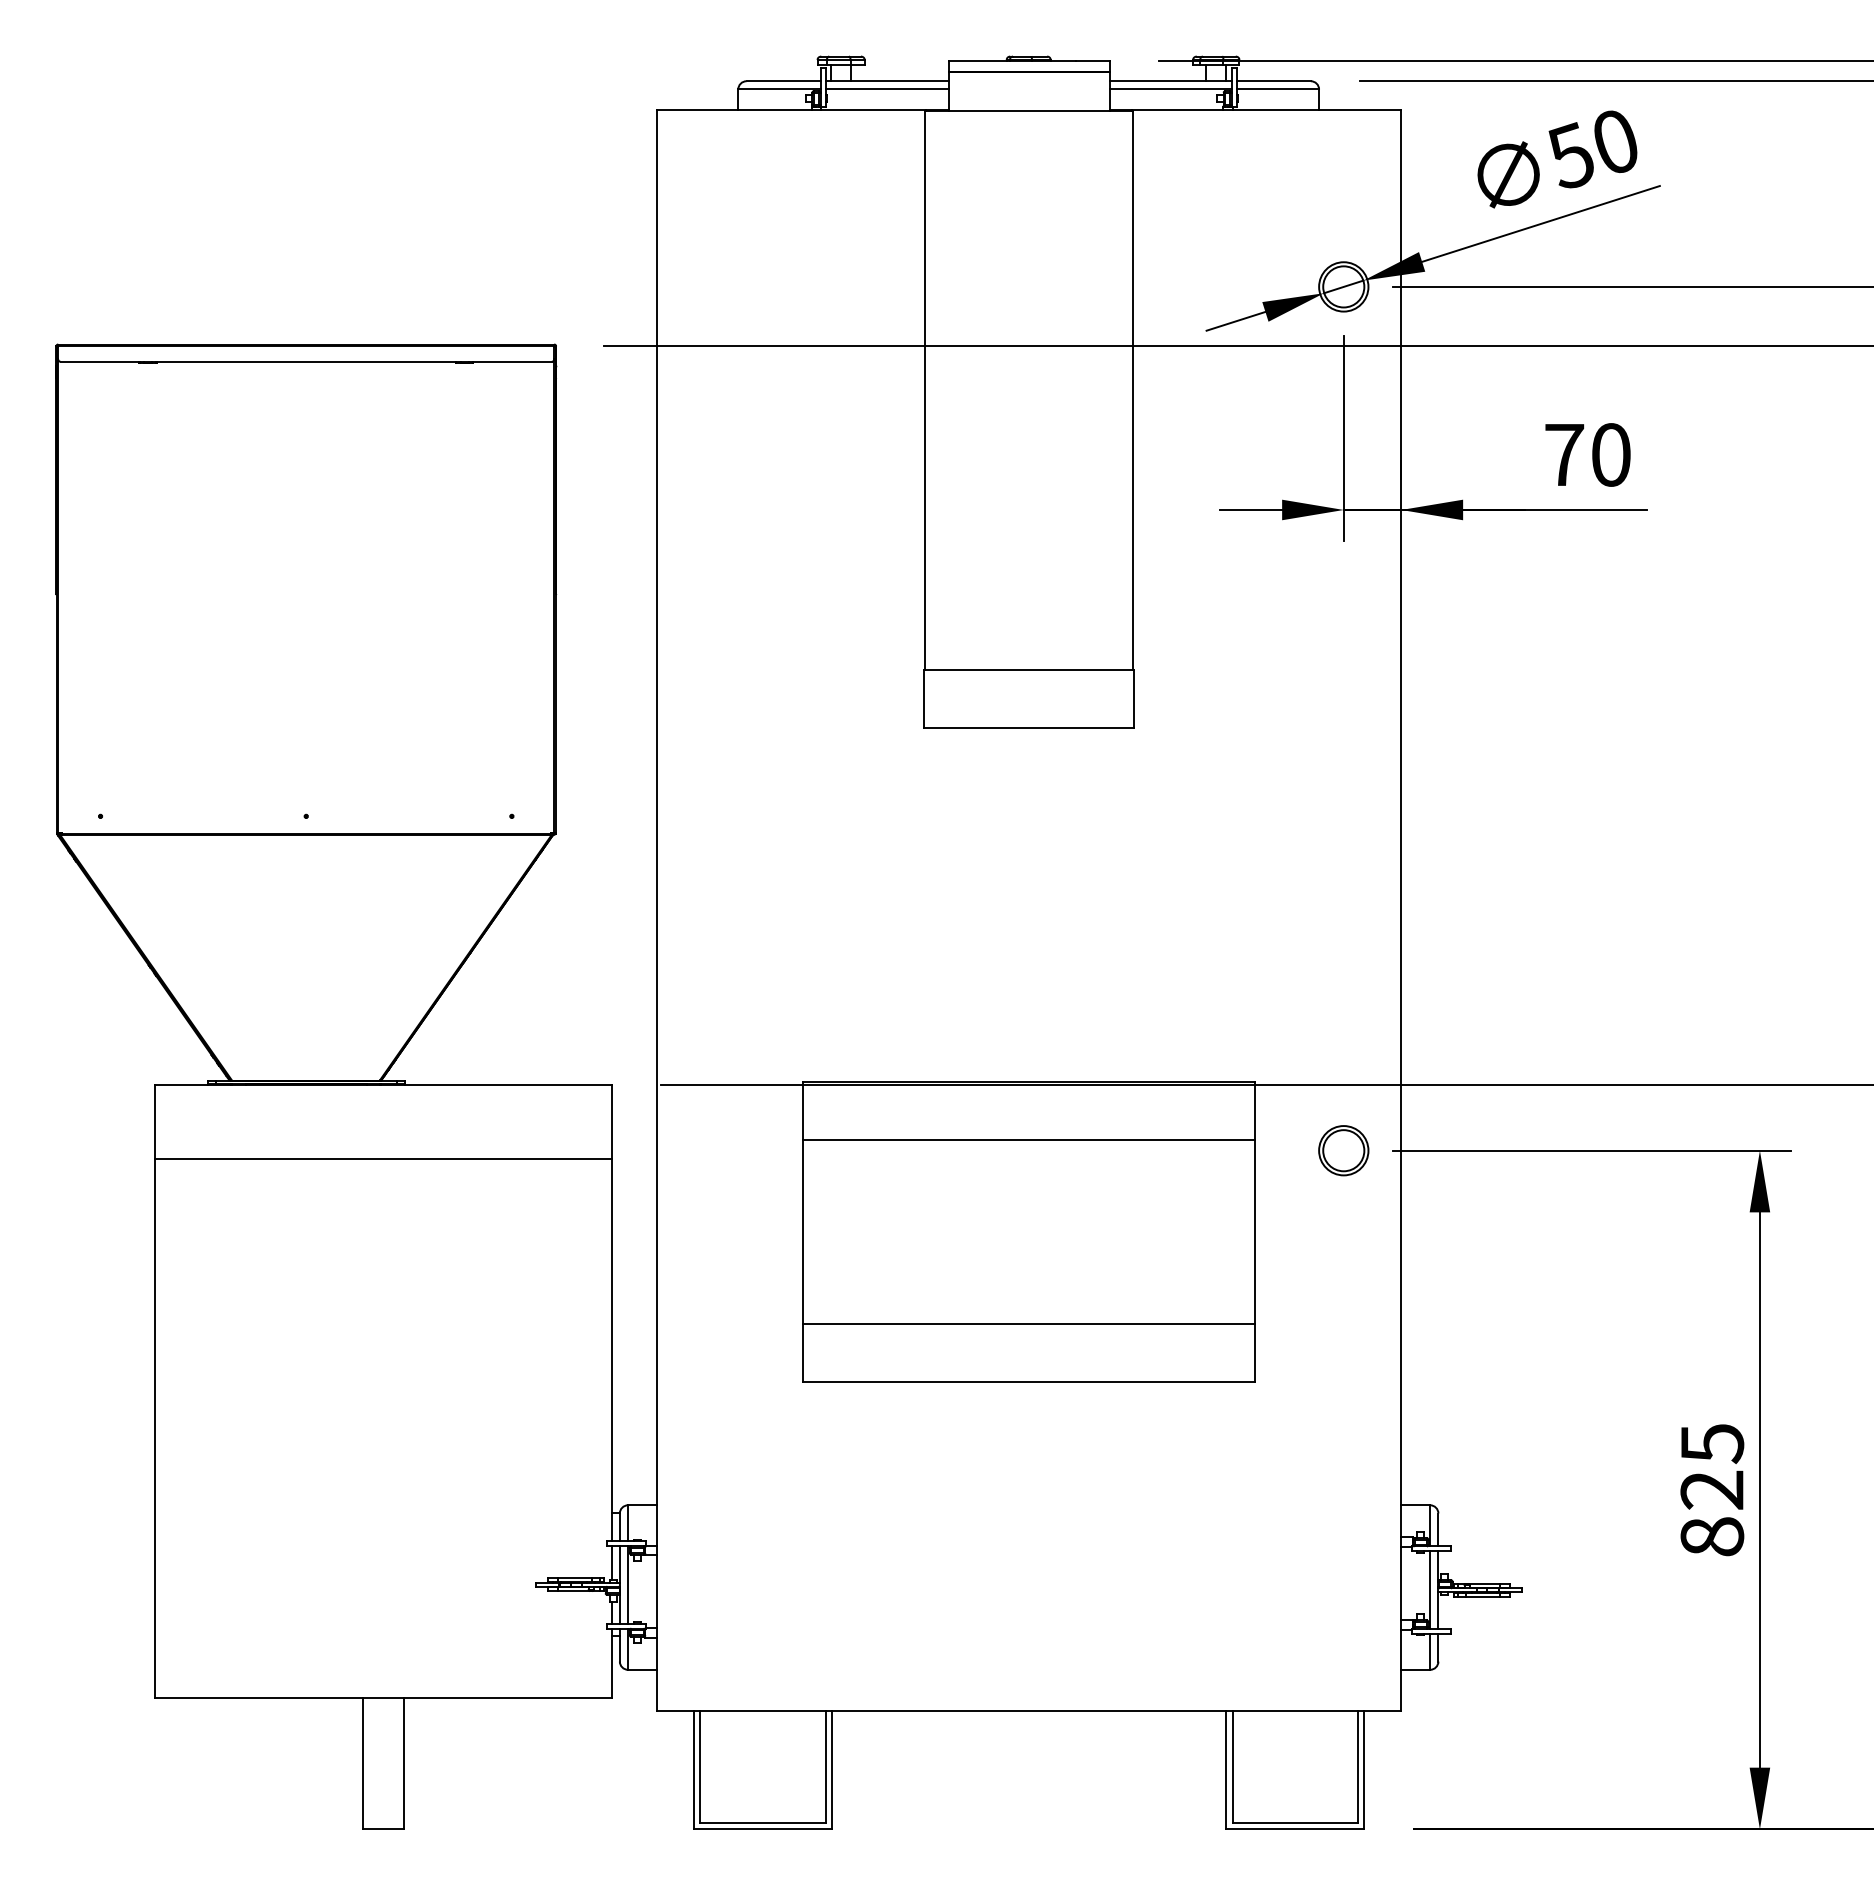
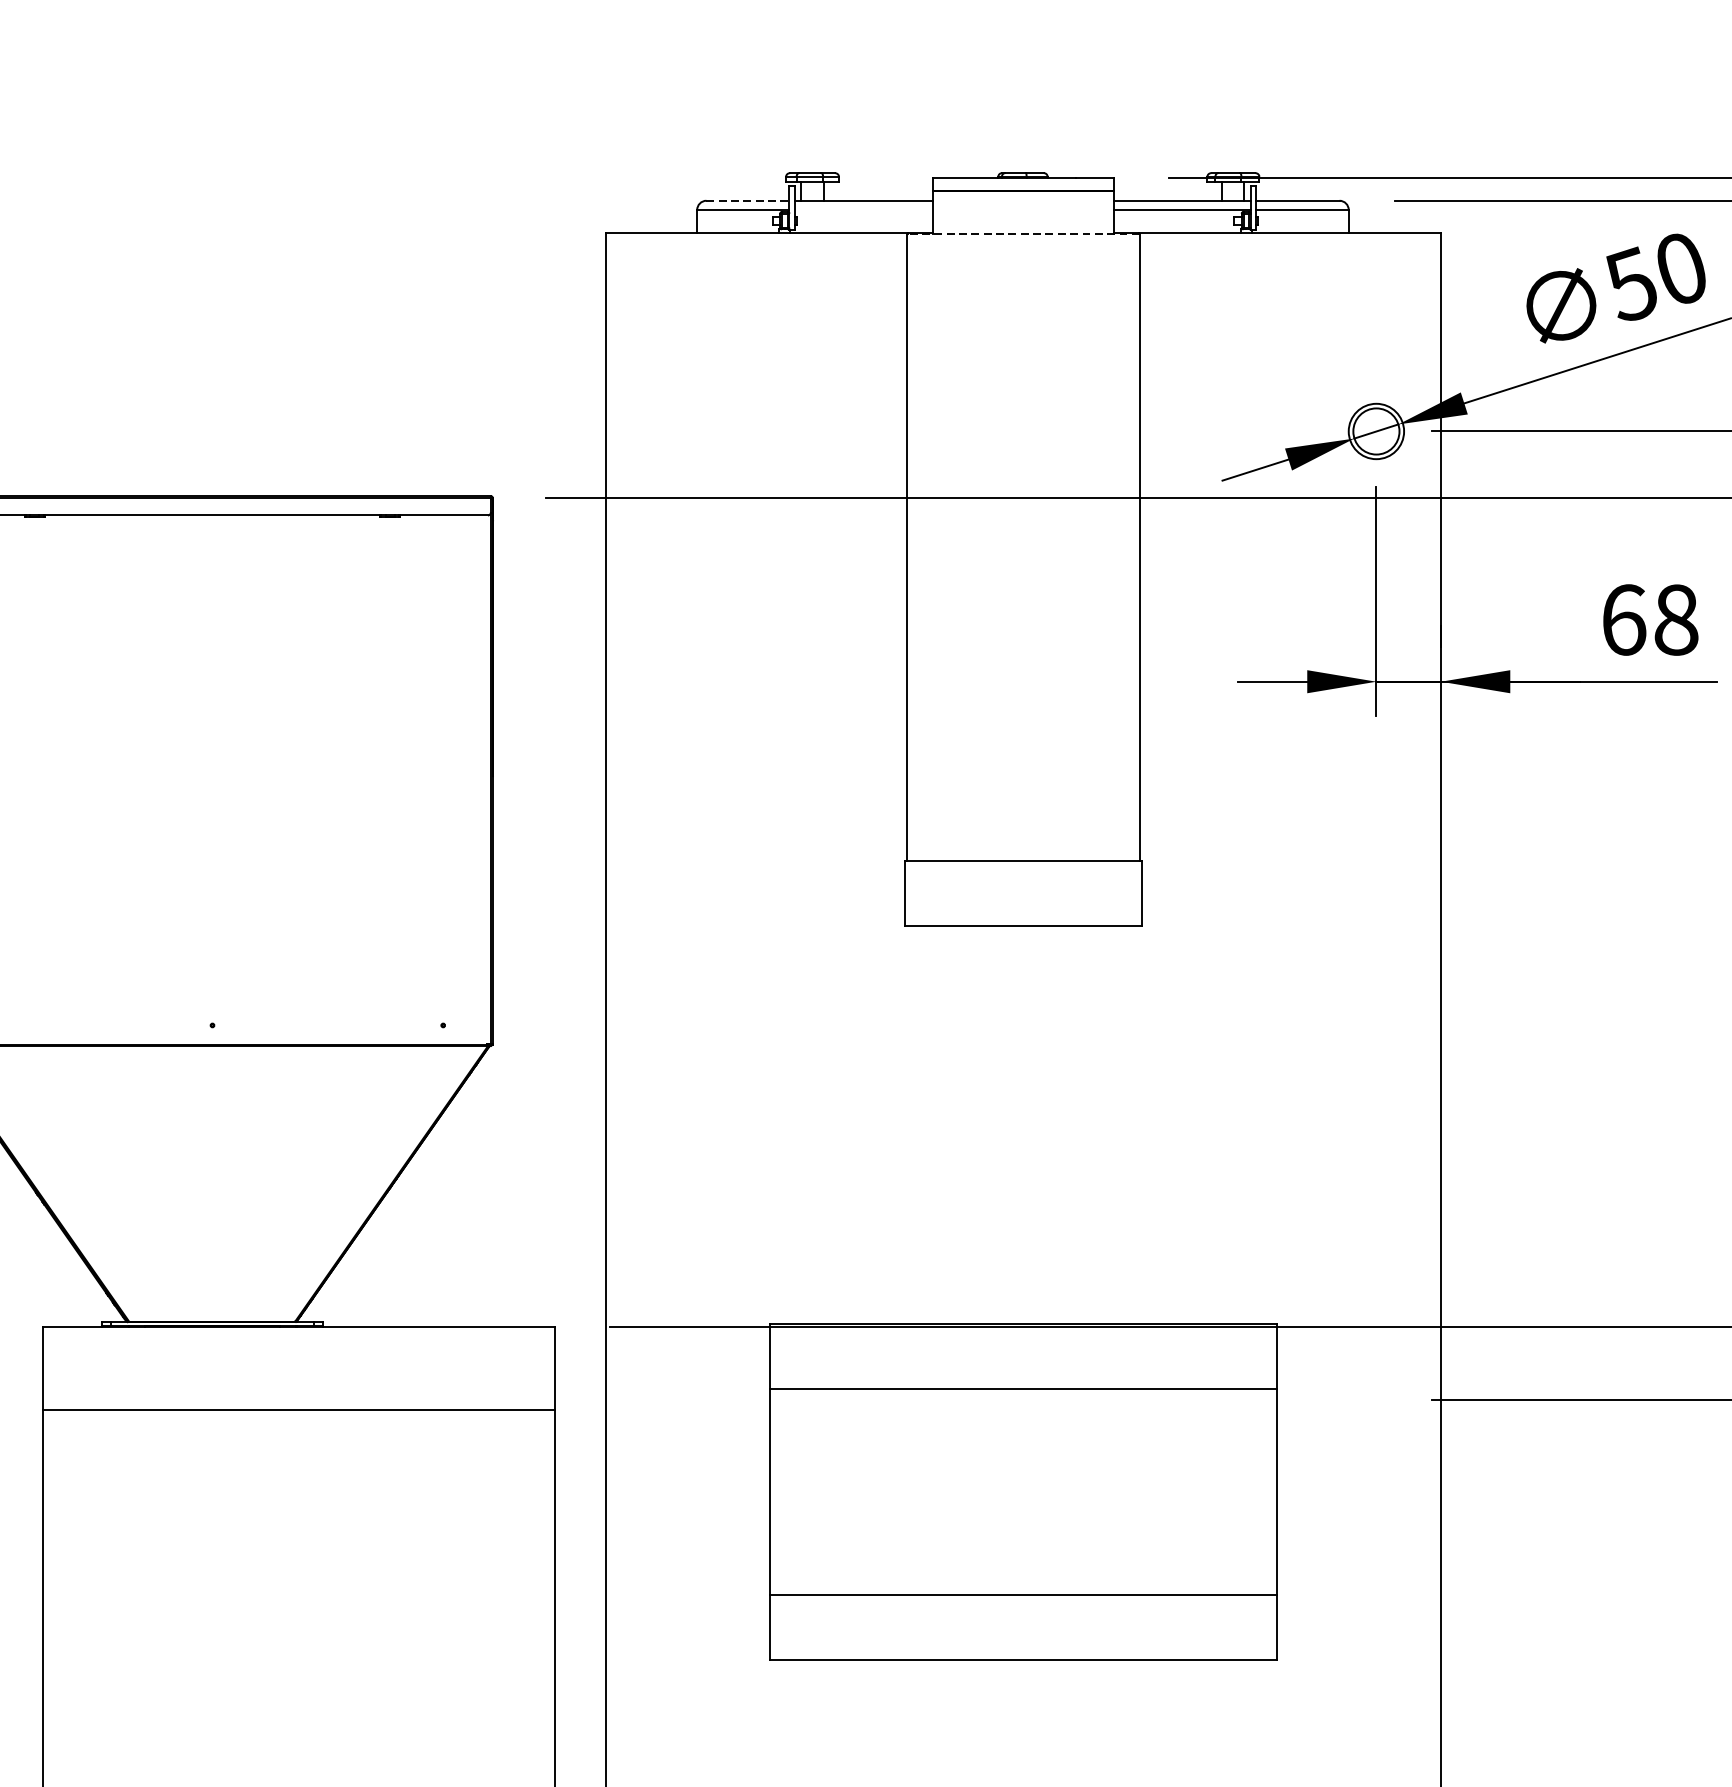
line: (784, 81) -> (749, 201), solid -> dashed
line: (886, 89) -> (863, 210), removed
line: (1029, 111) -> (1023, 234), solid -> dashed
text: (1587, 454) -> (1649, 619), 70 -> 68
part: (1343, 1150) -> (1376, 1400), removed

